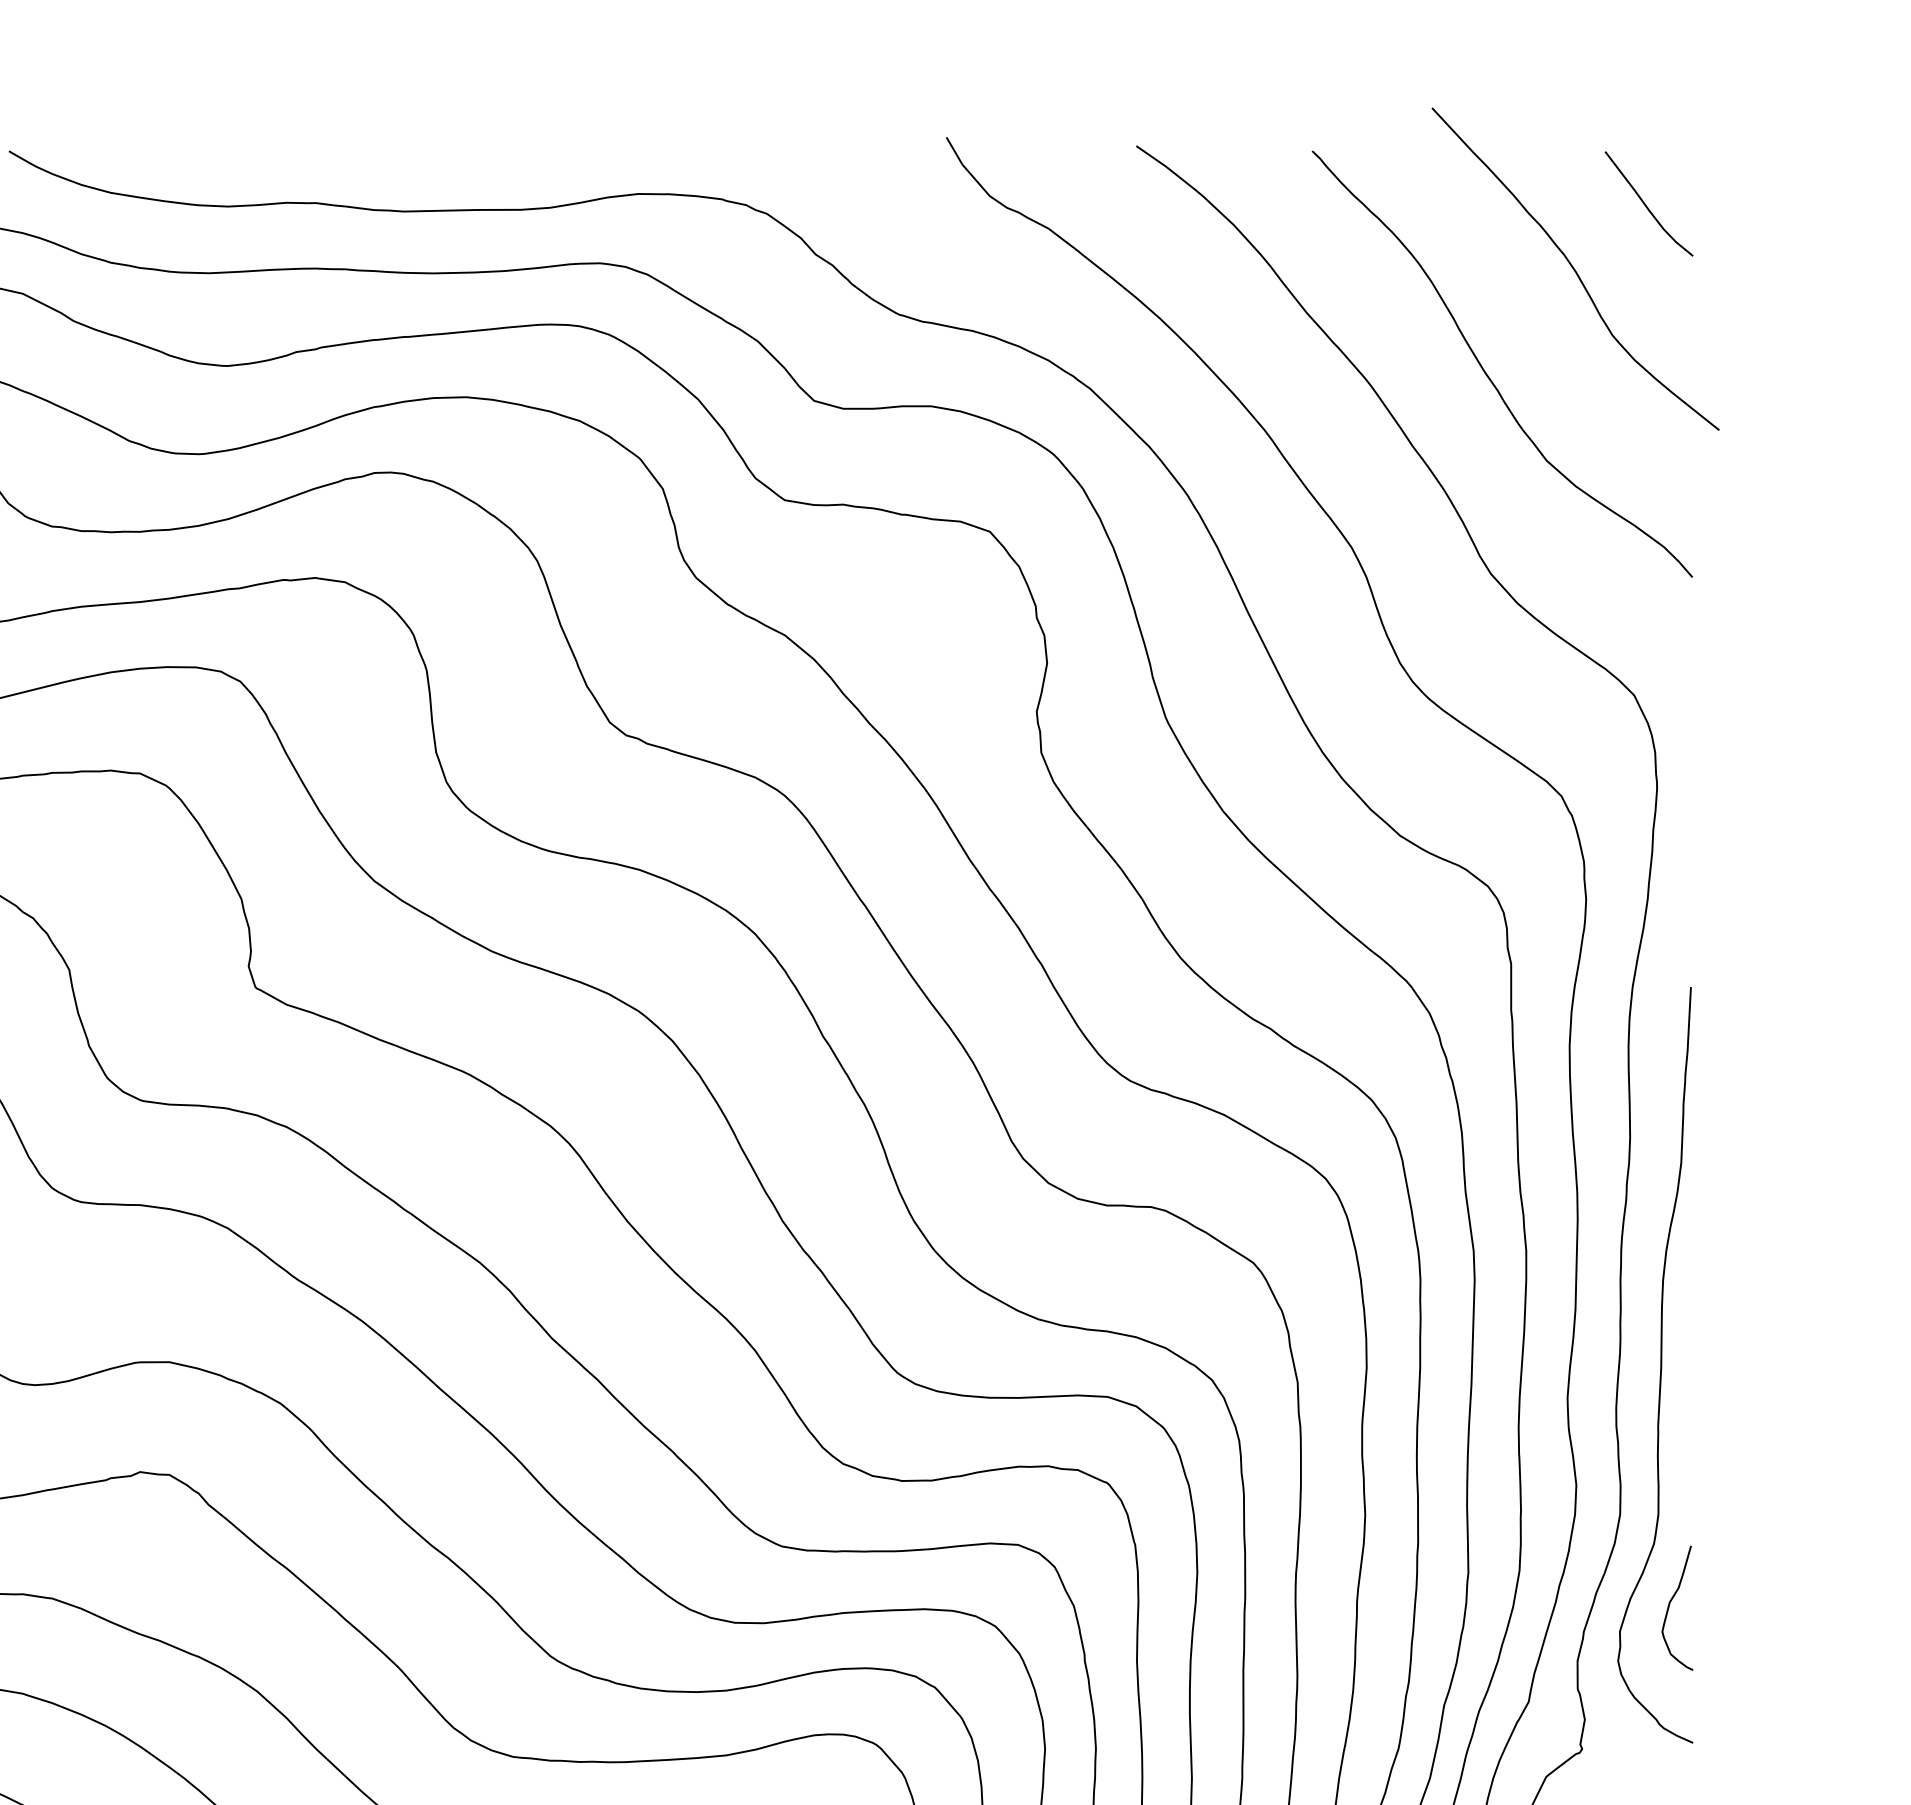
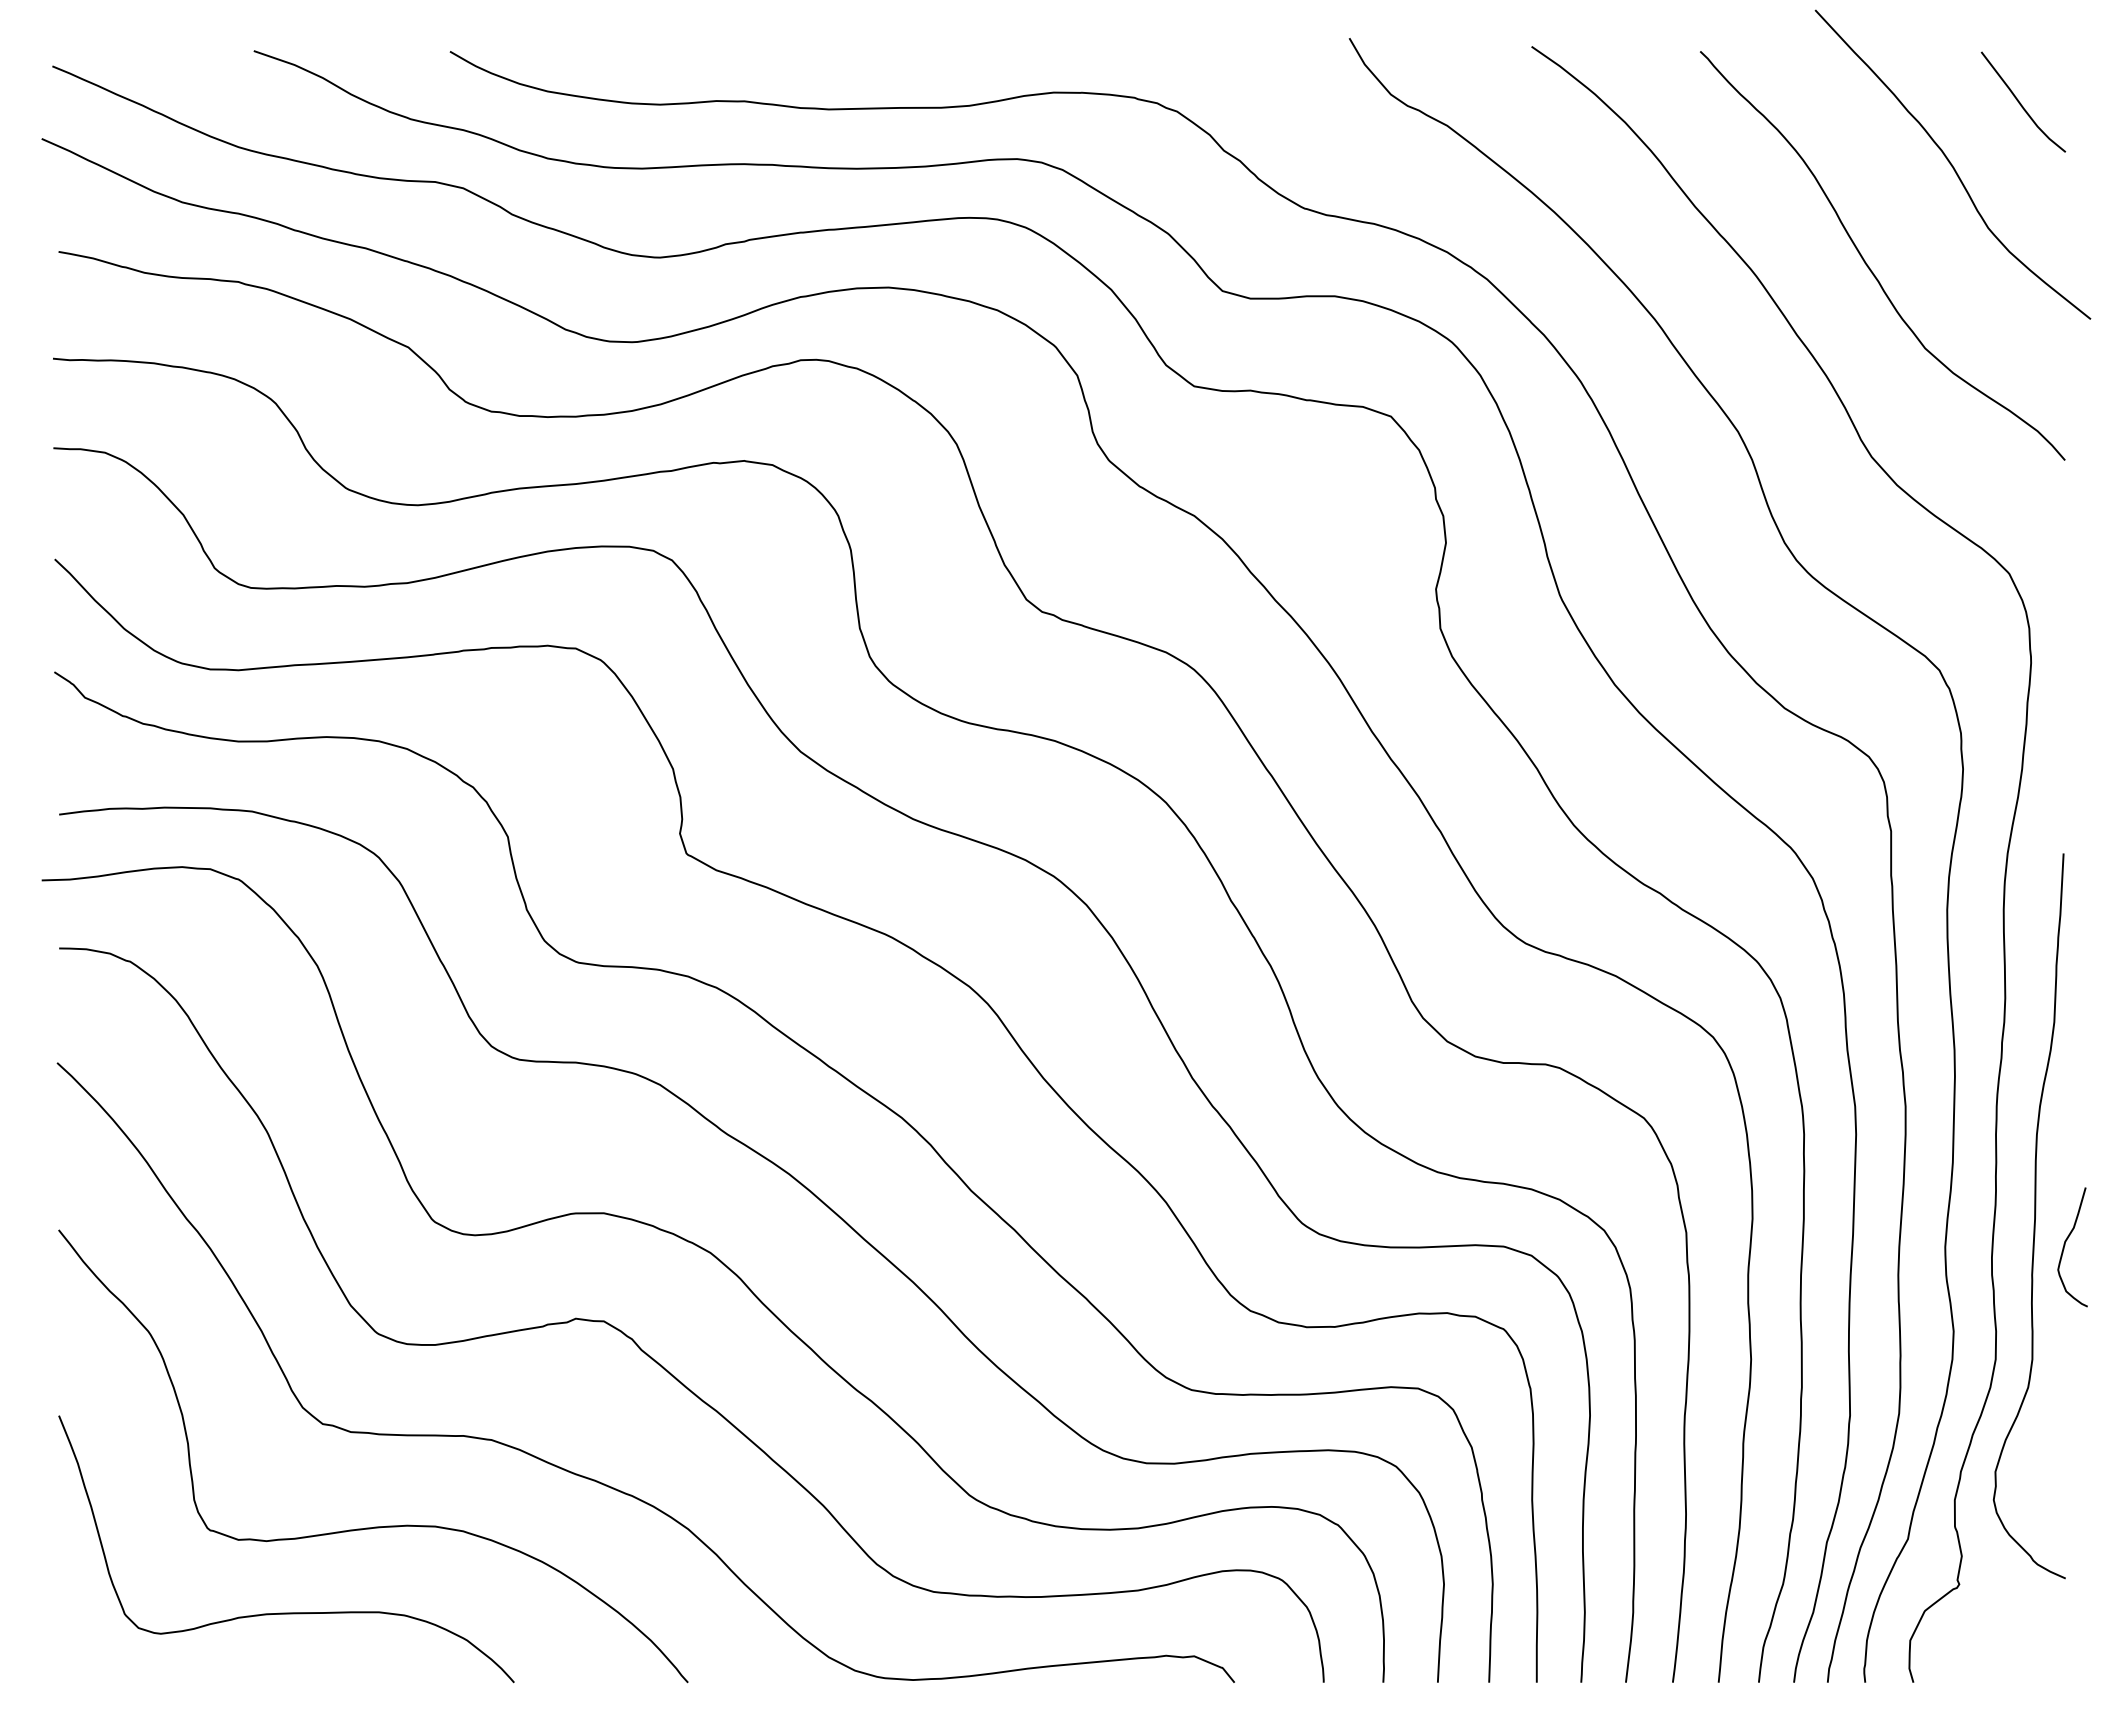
curve: (1669, 1606) -> (2065, 1245), moved

